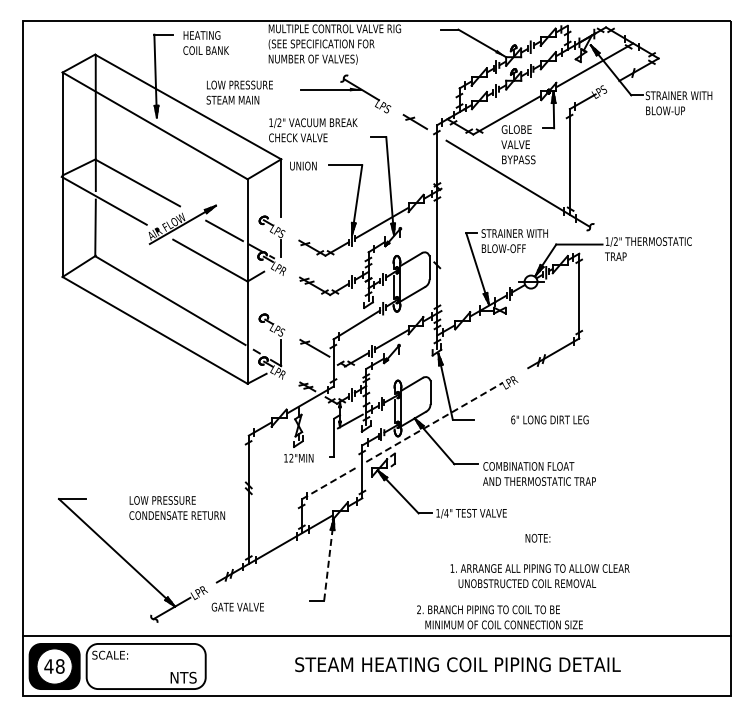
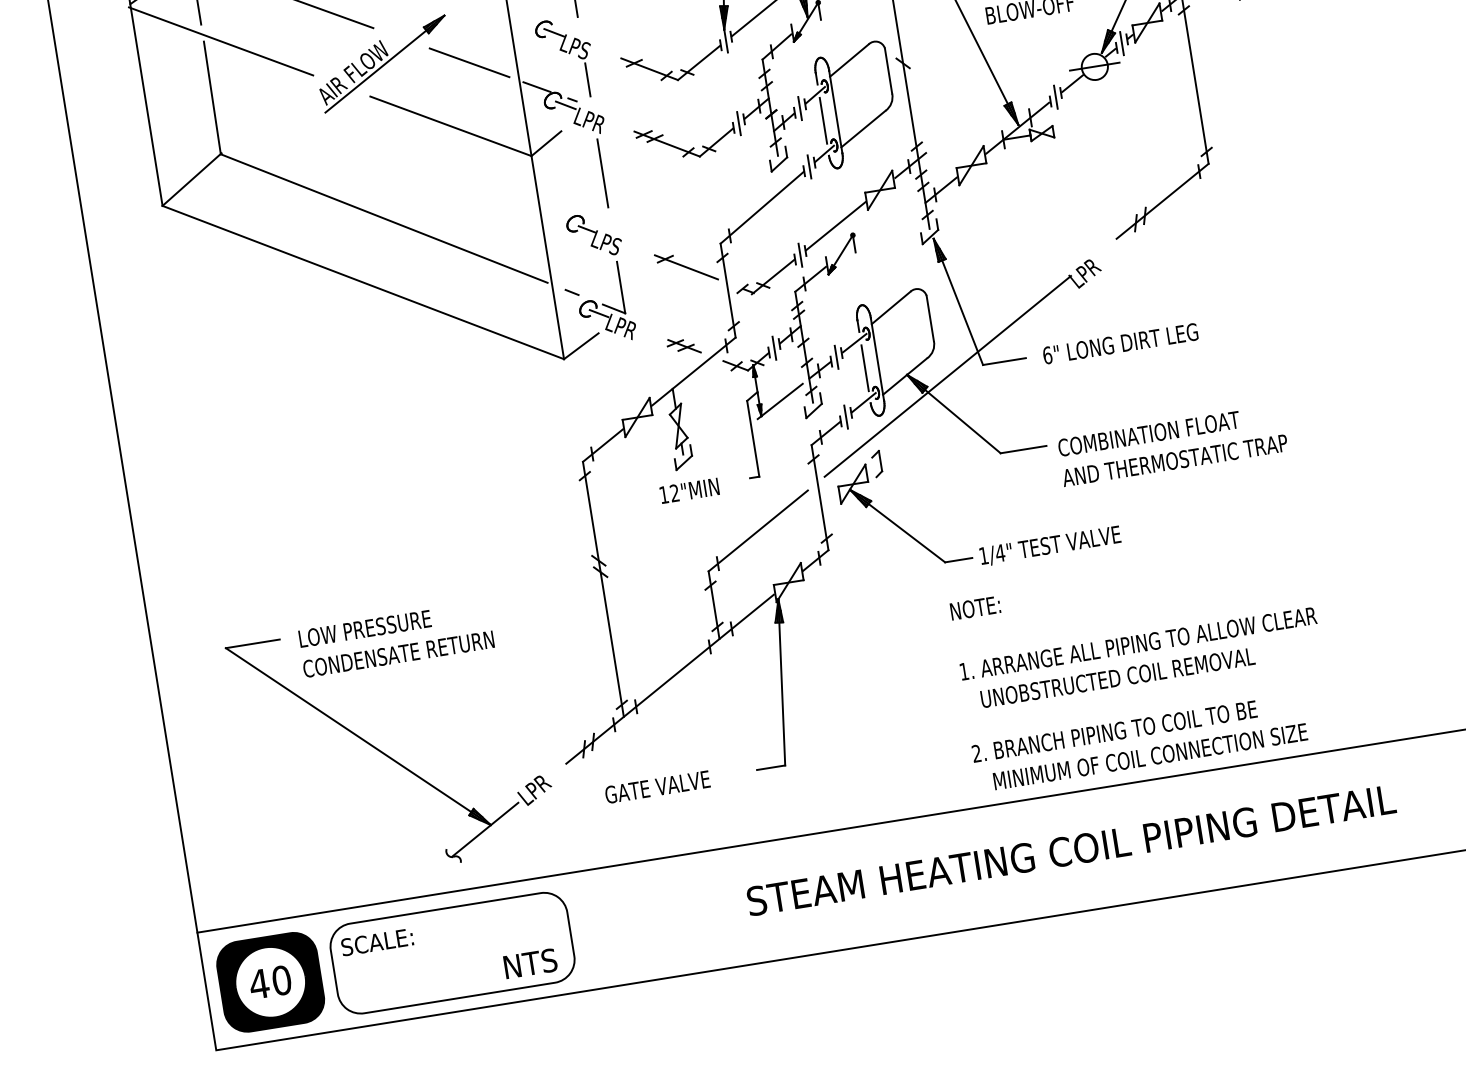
line: (281, 295) -> (603, 173), added
text: (549, 419) -> (1119, 343), moved
line: (434, 422) -> (947, 376), dashed -> solid
line: (329, 483) -> (758, 531), dashed -> solid
text: (176, 507) -> (394, 638), moved
text: (537, 537) -> (974, 606), moved
line: (329, 559) -> (782, 682), dashed -> solid
text: (539, 576) -> (1139, 659), moved
text: (237, 606) -> (656, 785), moved
text: (59, 666) -> (280, 980), 48 -> 40

